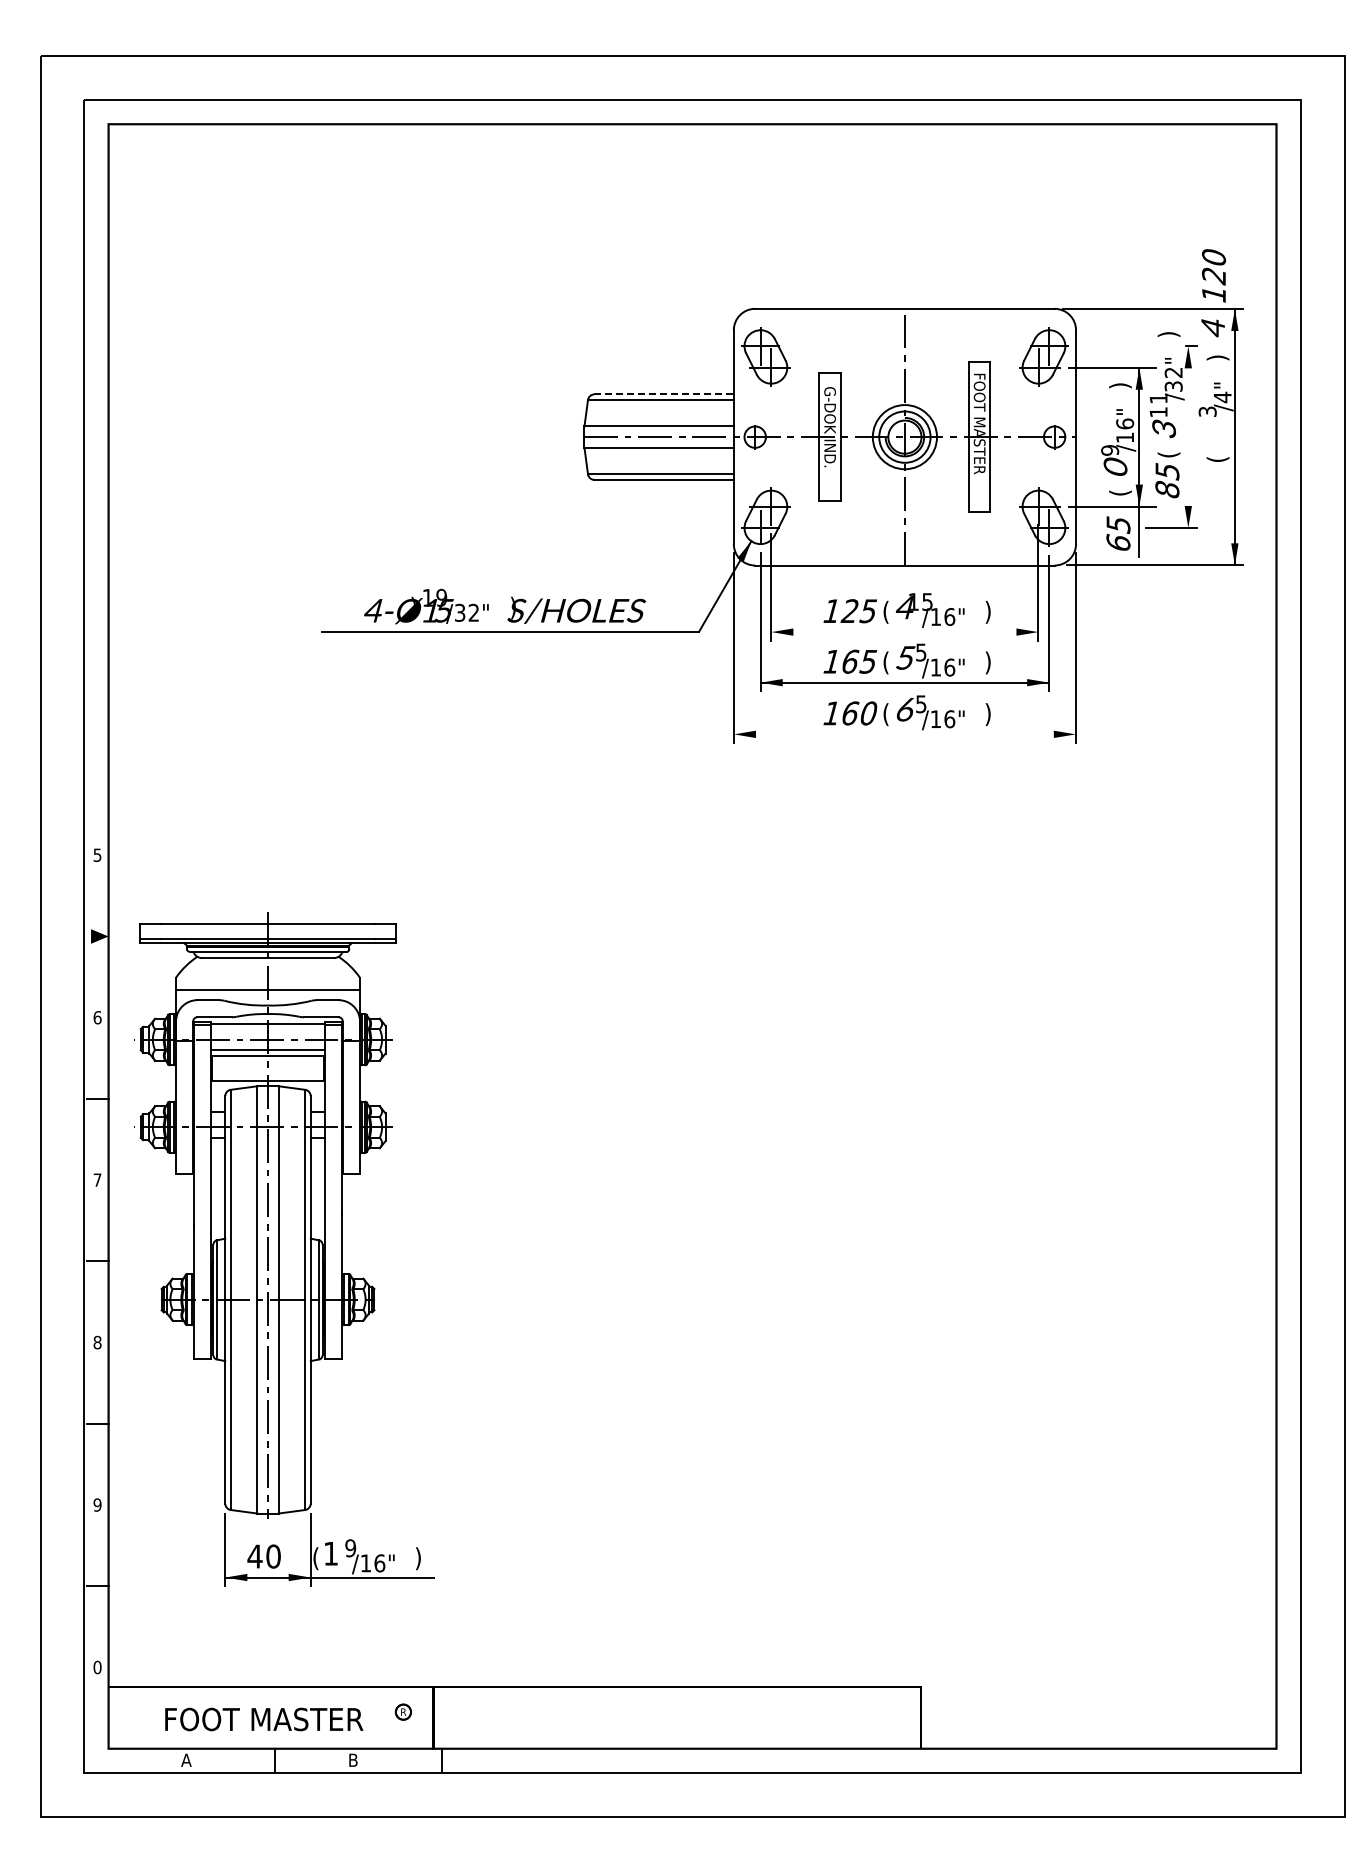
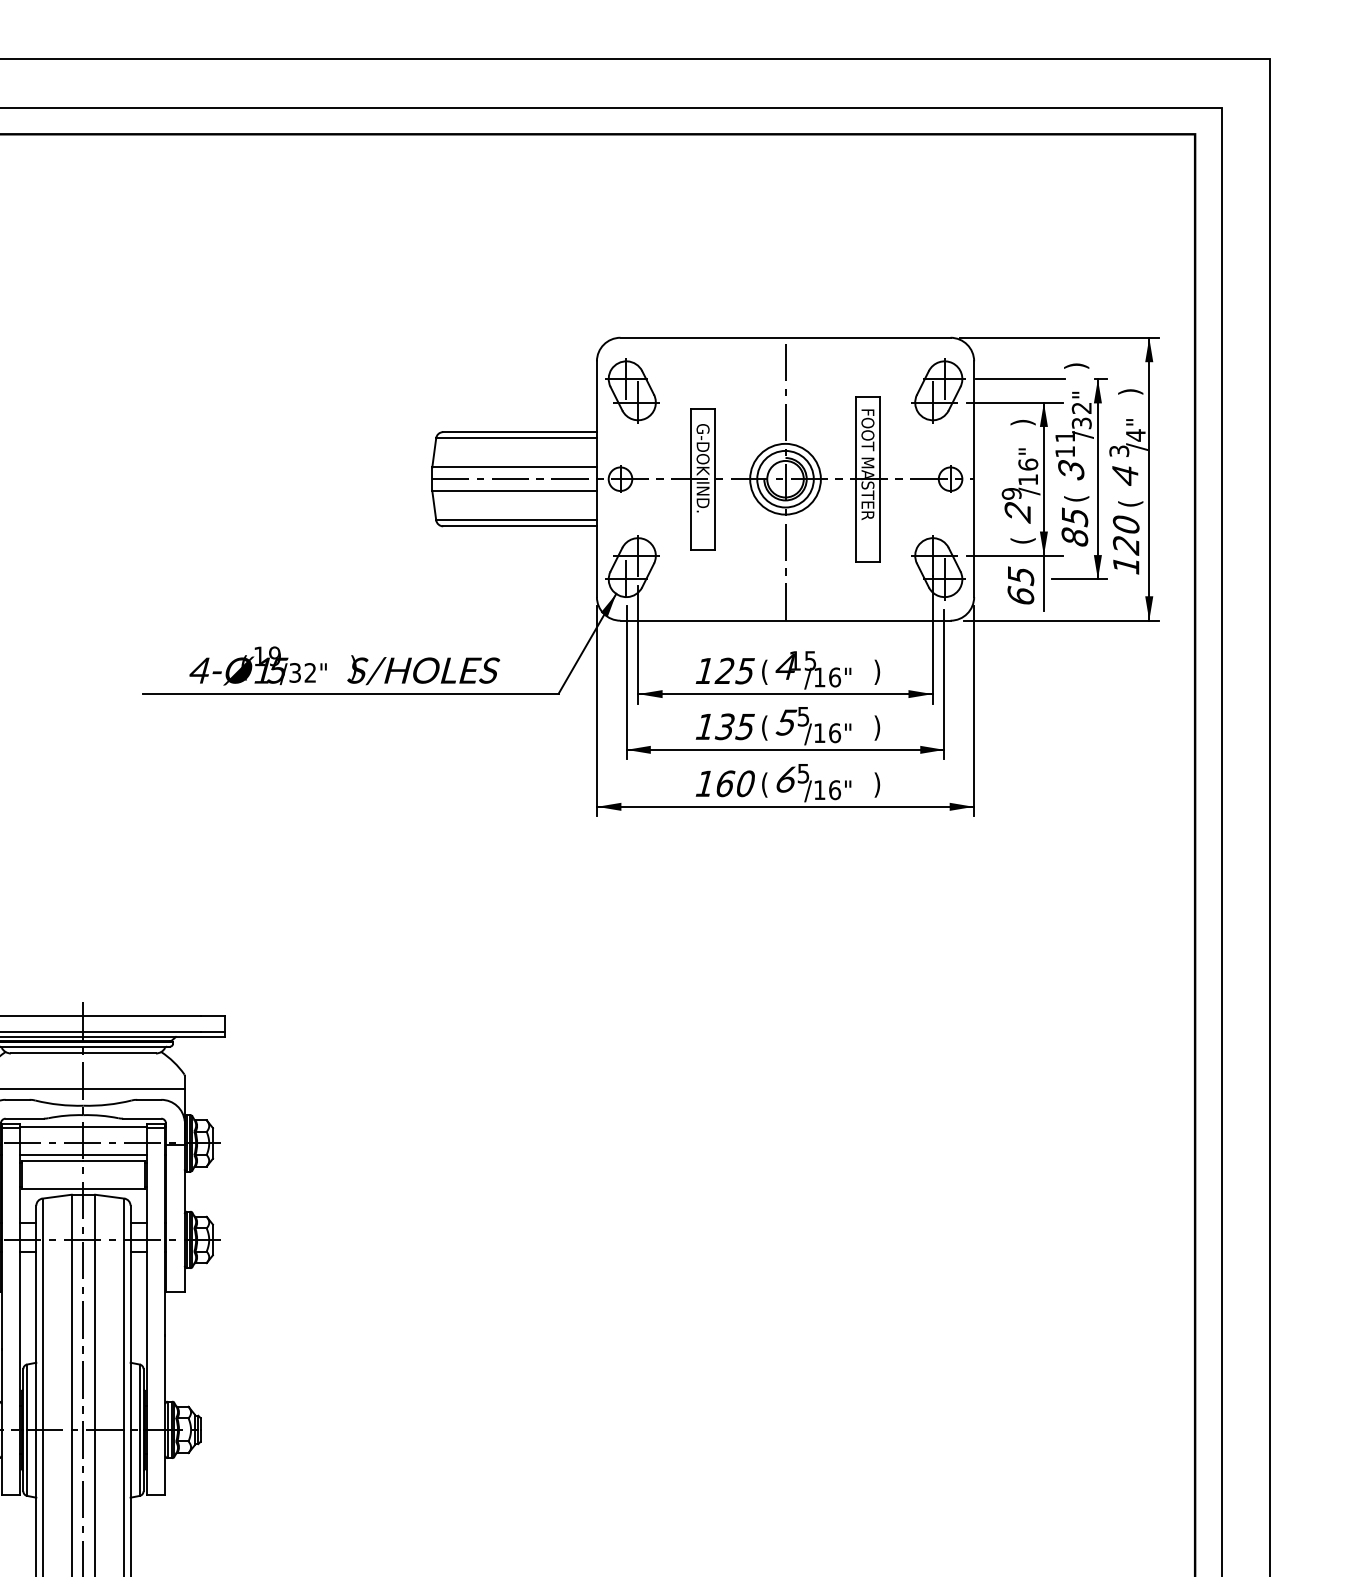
text: (1214, 275) -> (1126, 544), moved
text: (1212, 328) -> (1124, 476), moved
line: (1117, 346) -> (1019, 379), added
line: (664, 394) -> (520, 432), dashed -> solid
line: (1188, 436) -> (1098, 478), added
text: (1115, 467) -> (1017, 512), 0 -> 2
text: (413, 607) -> (243, 666), ) -> (
line: (904, 632) -> (785, 694), added
text: (849, 661) -> (724, 726), 165 -> 135
line: (904, 734) -> (785, 806), added

